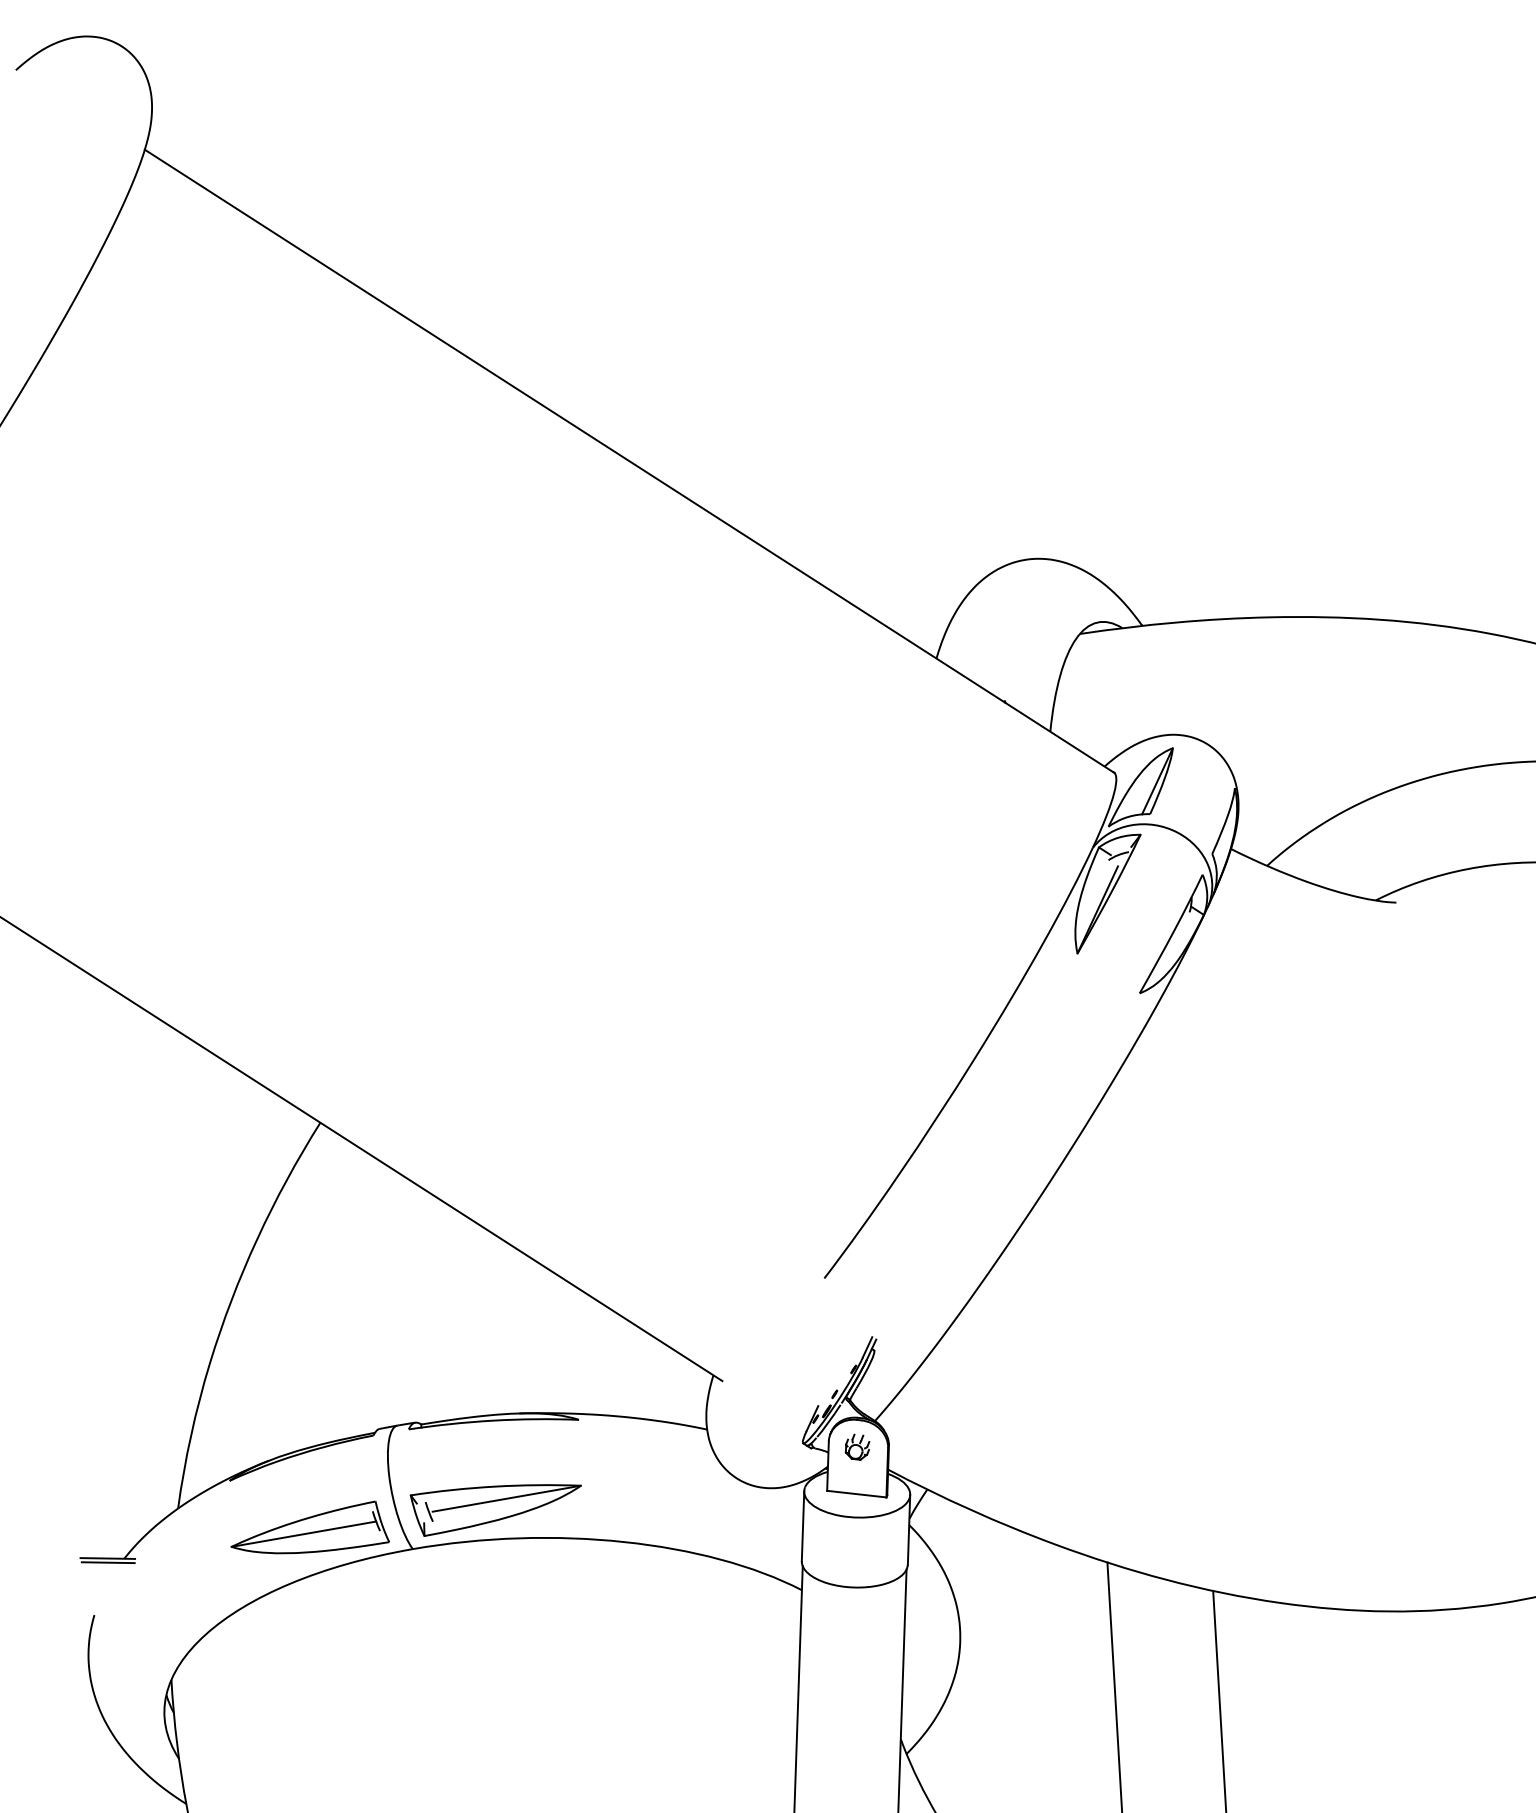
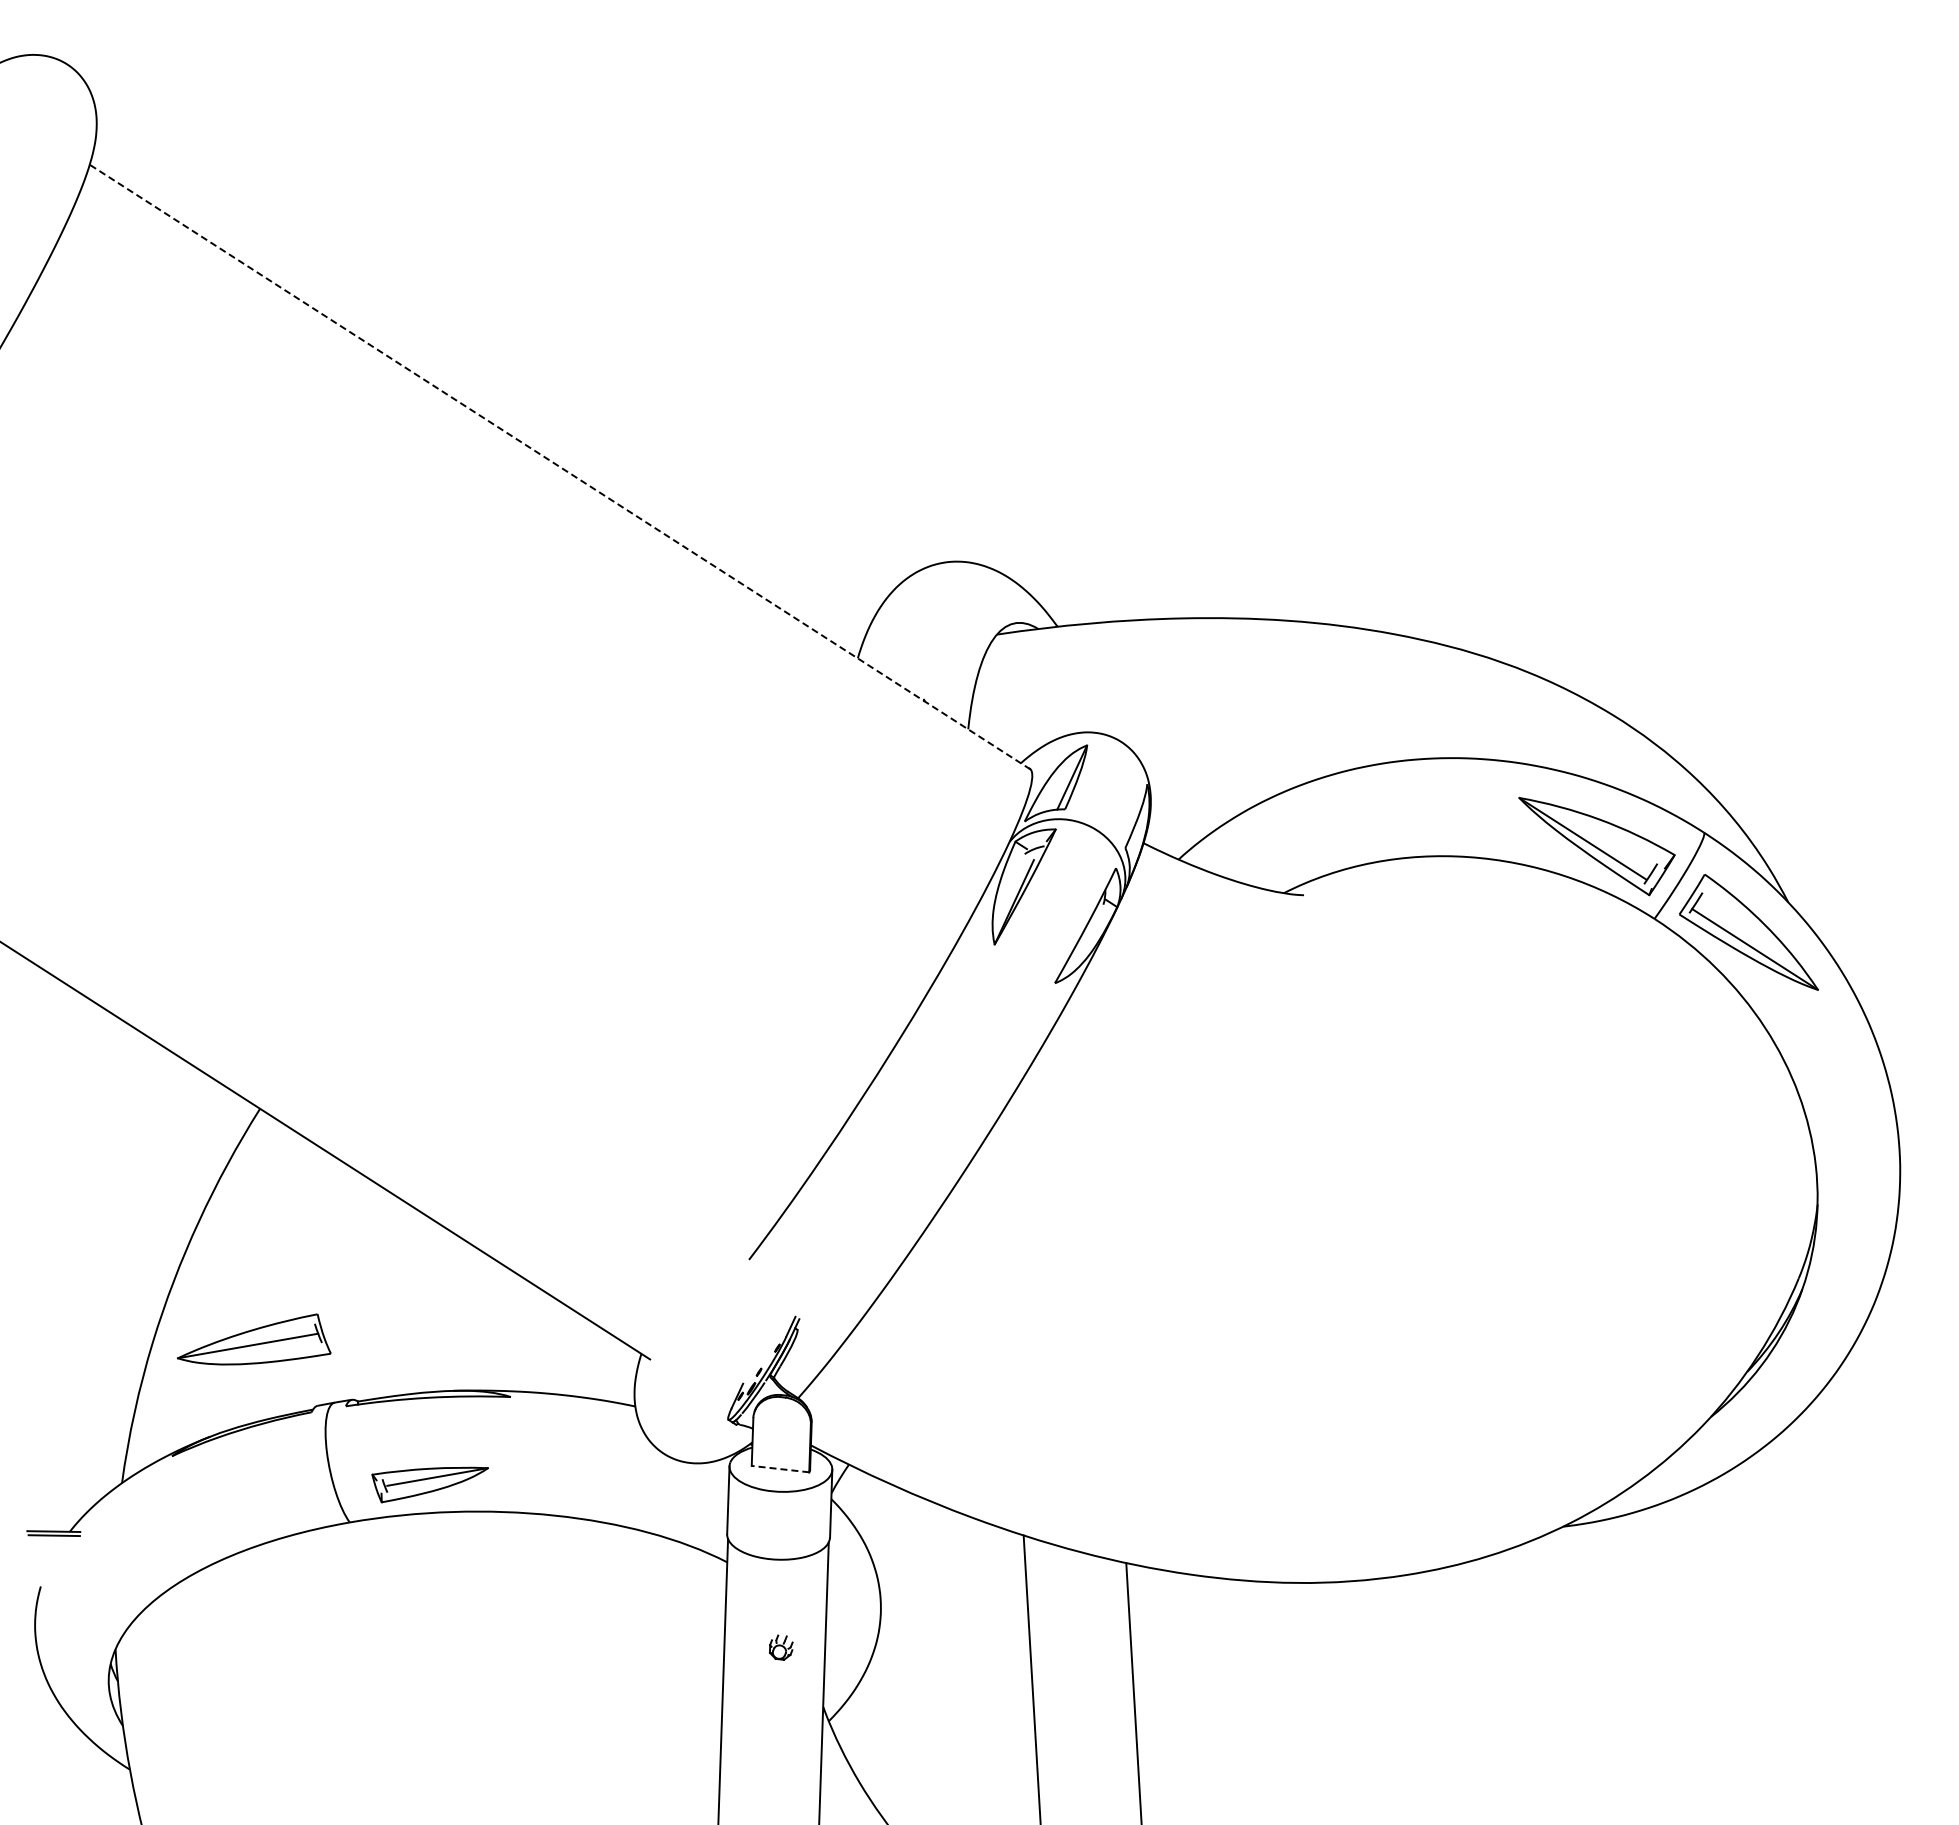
line: (629, 460) -> (559, 466), solid -> dashed
part: (857, 1447) -> (781, 1647), moved
line: (856, 1494) -> (780, 1469), solid -> dashed
part: (495, 1509) -> (429, 1484), size x0.7
part: (310, 1527) -> (254, 1339), moved

